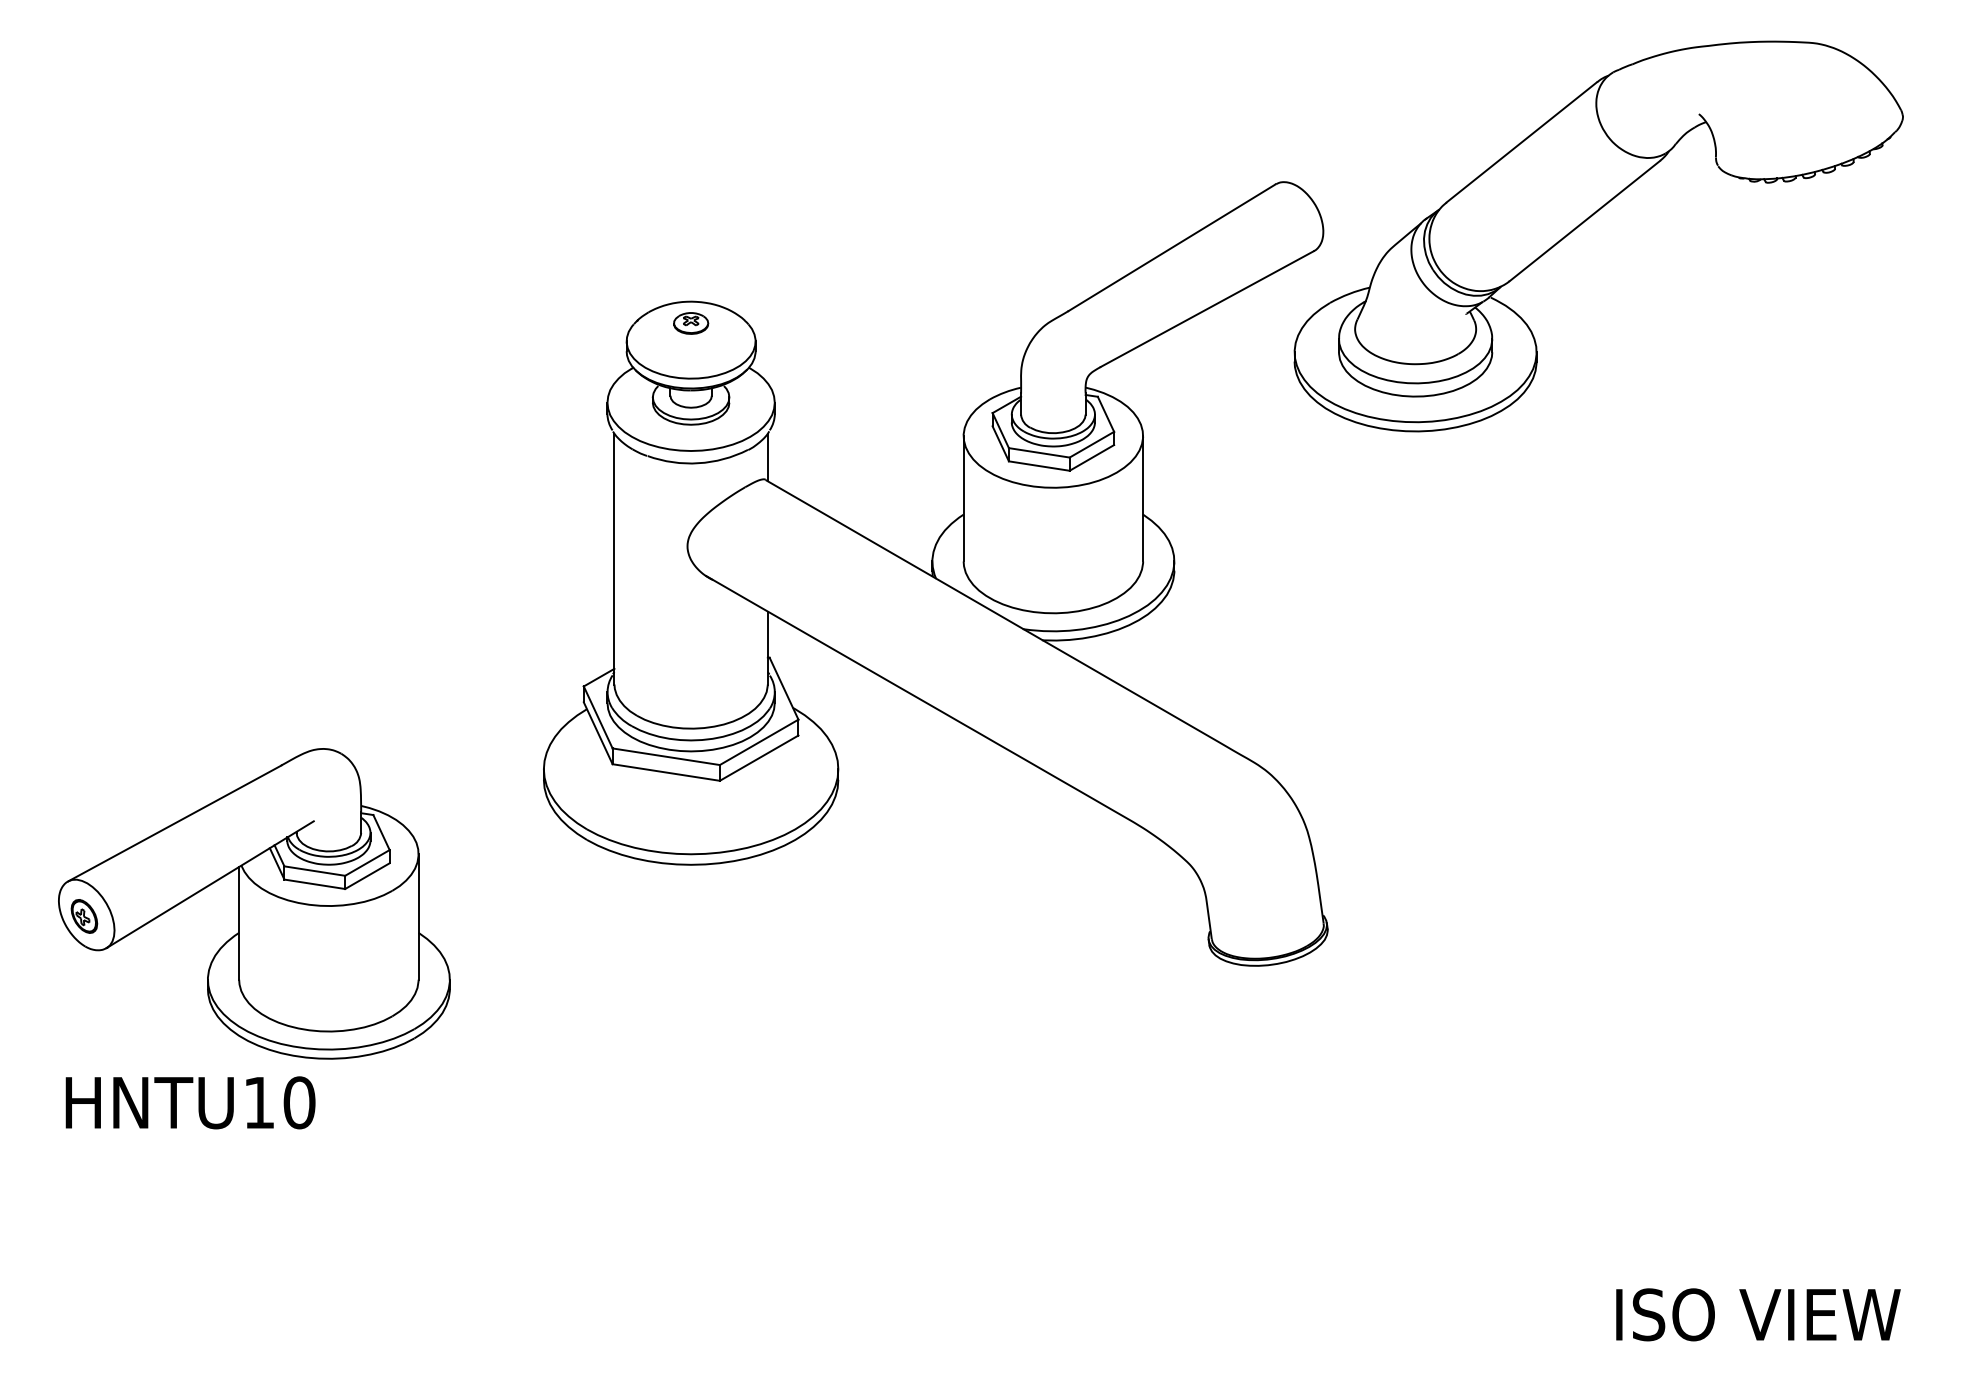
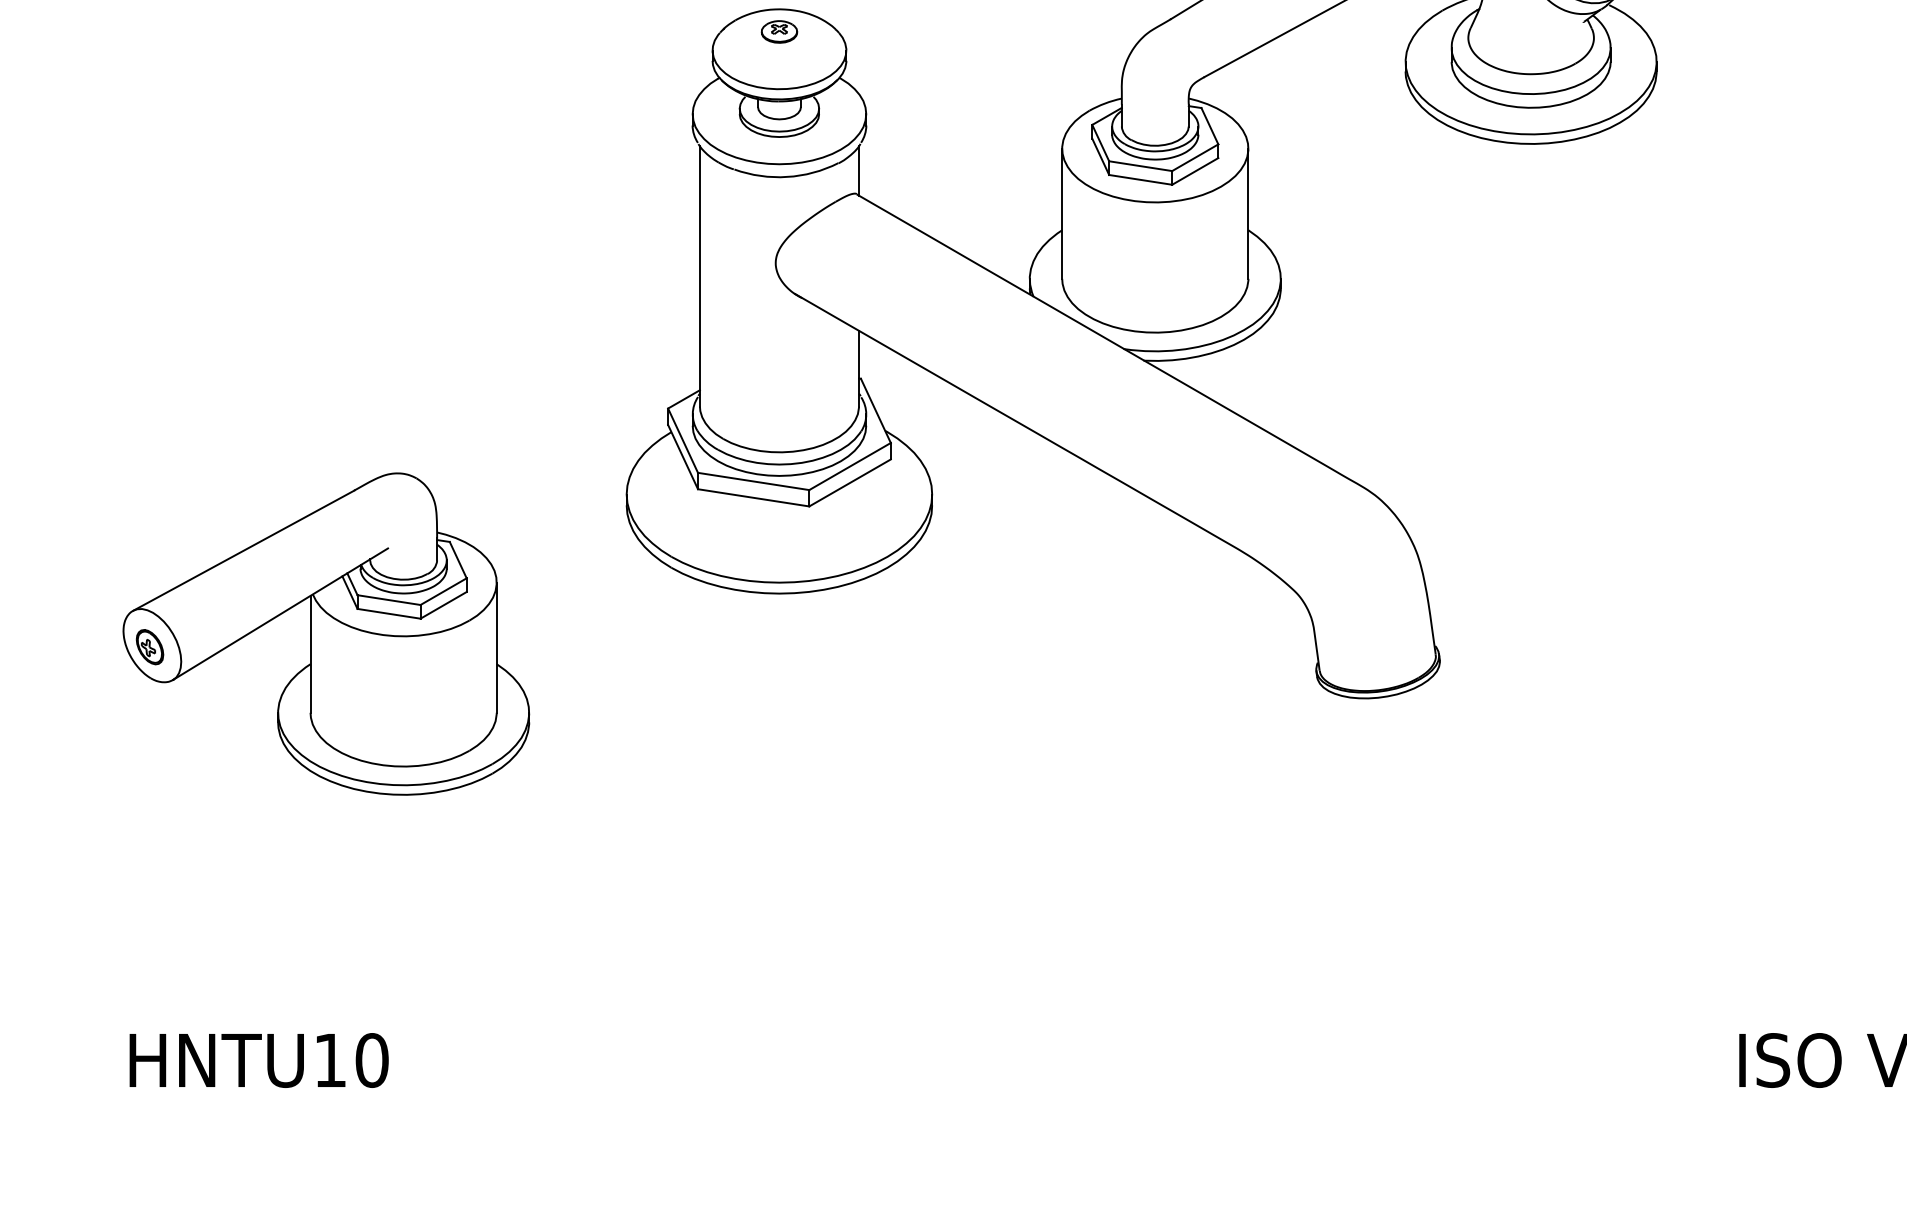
text: (190, 1102) -> (259, 1060), moved

